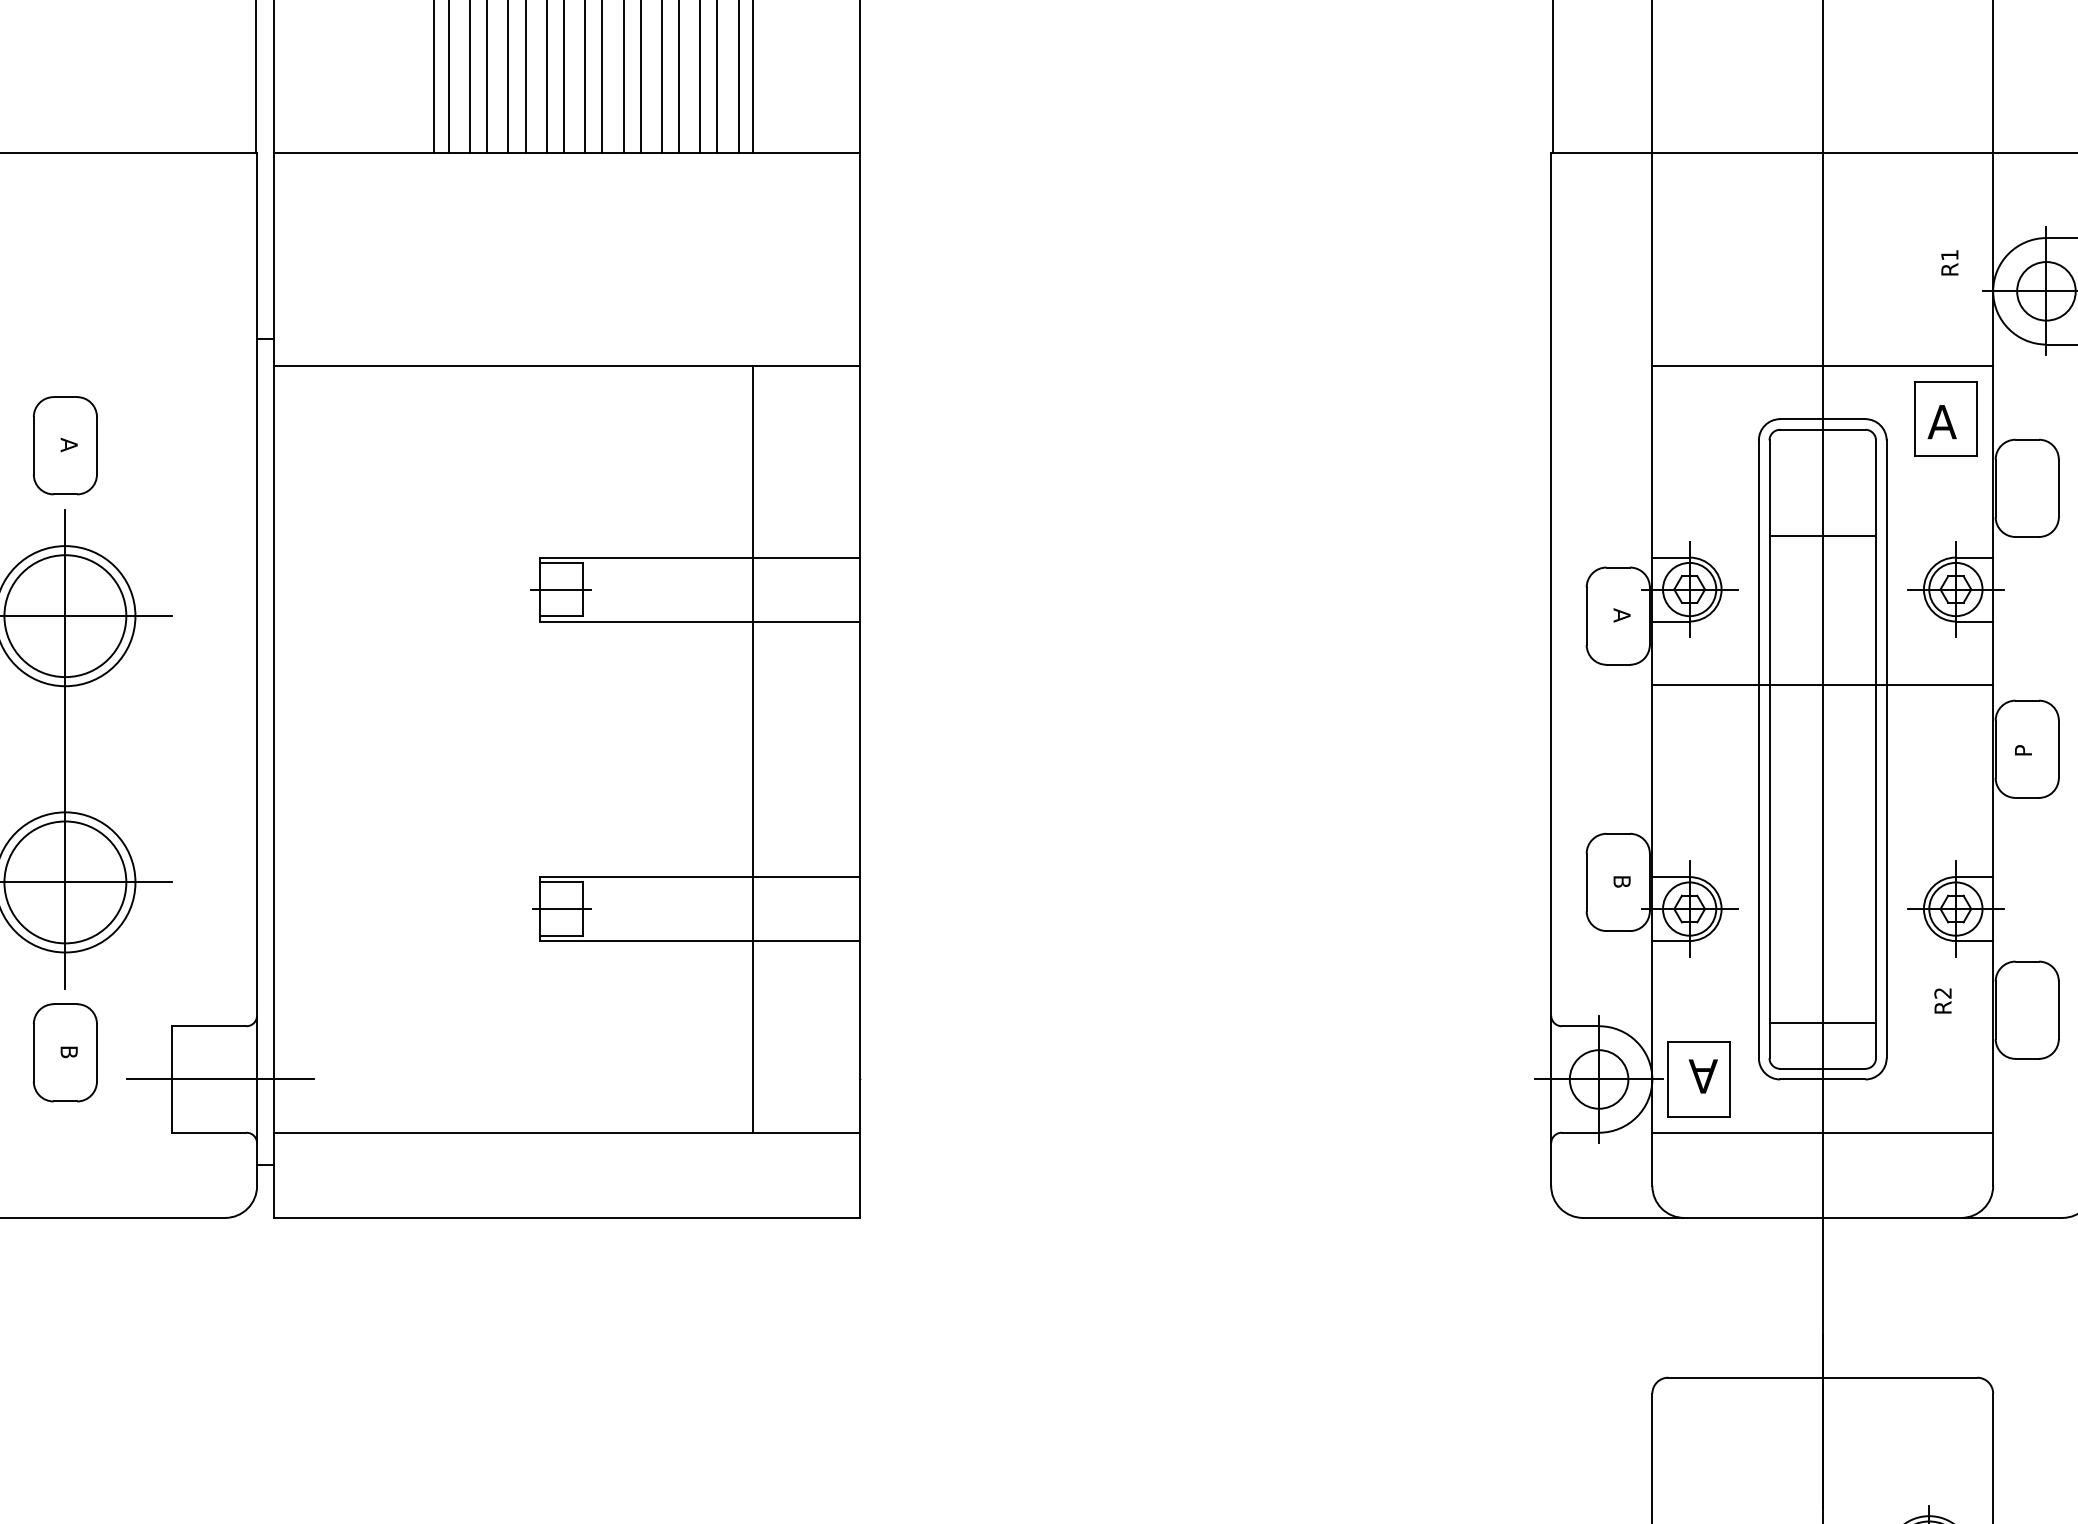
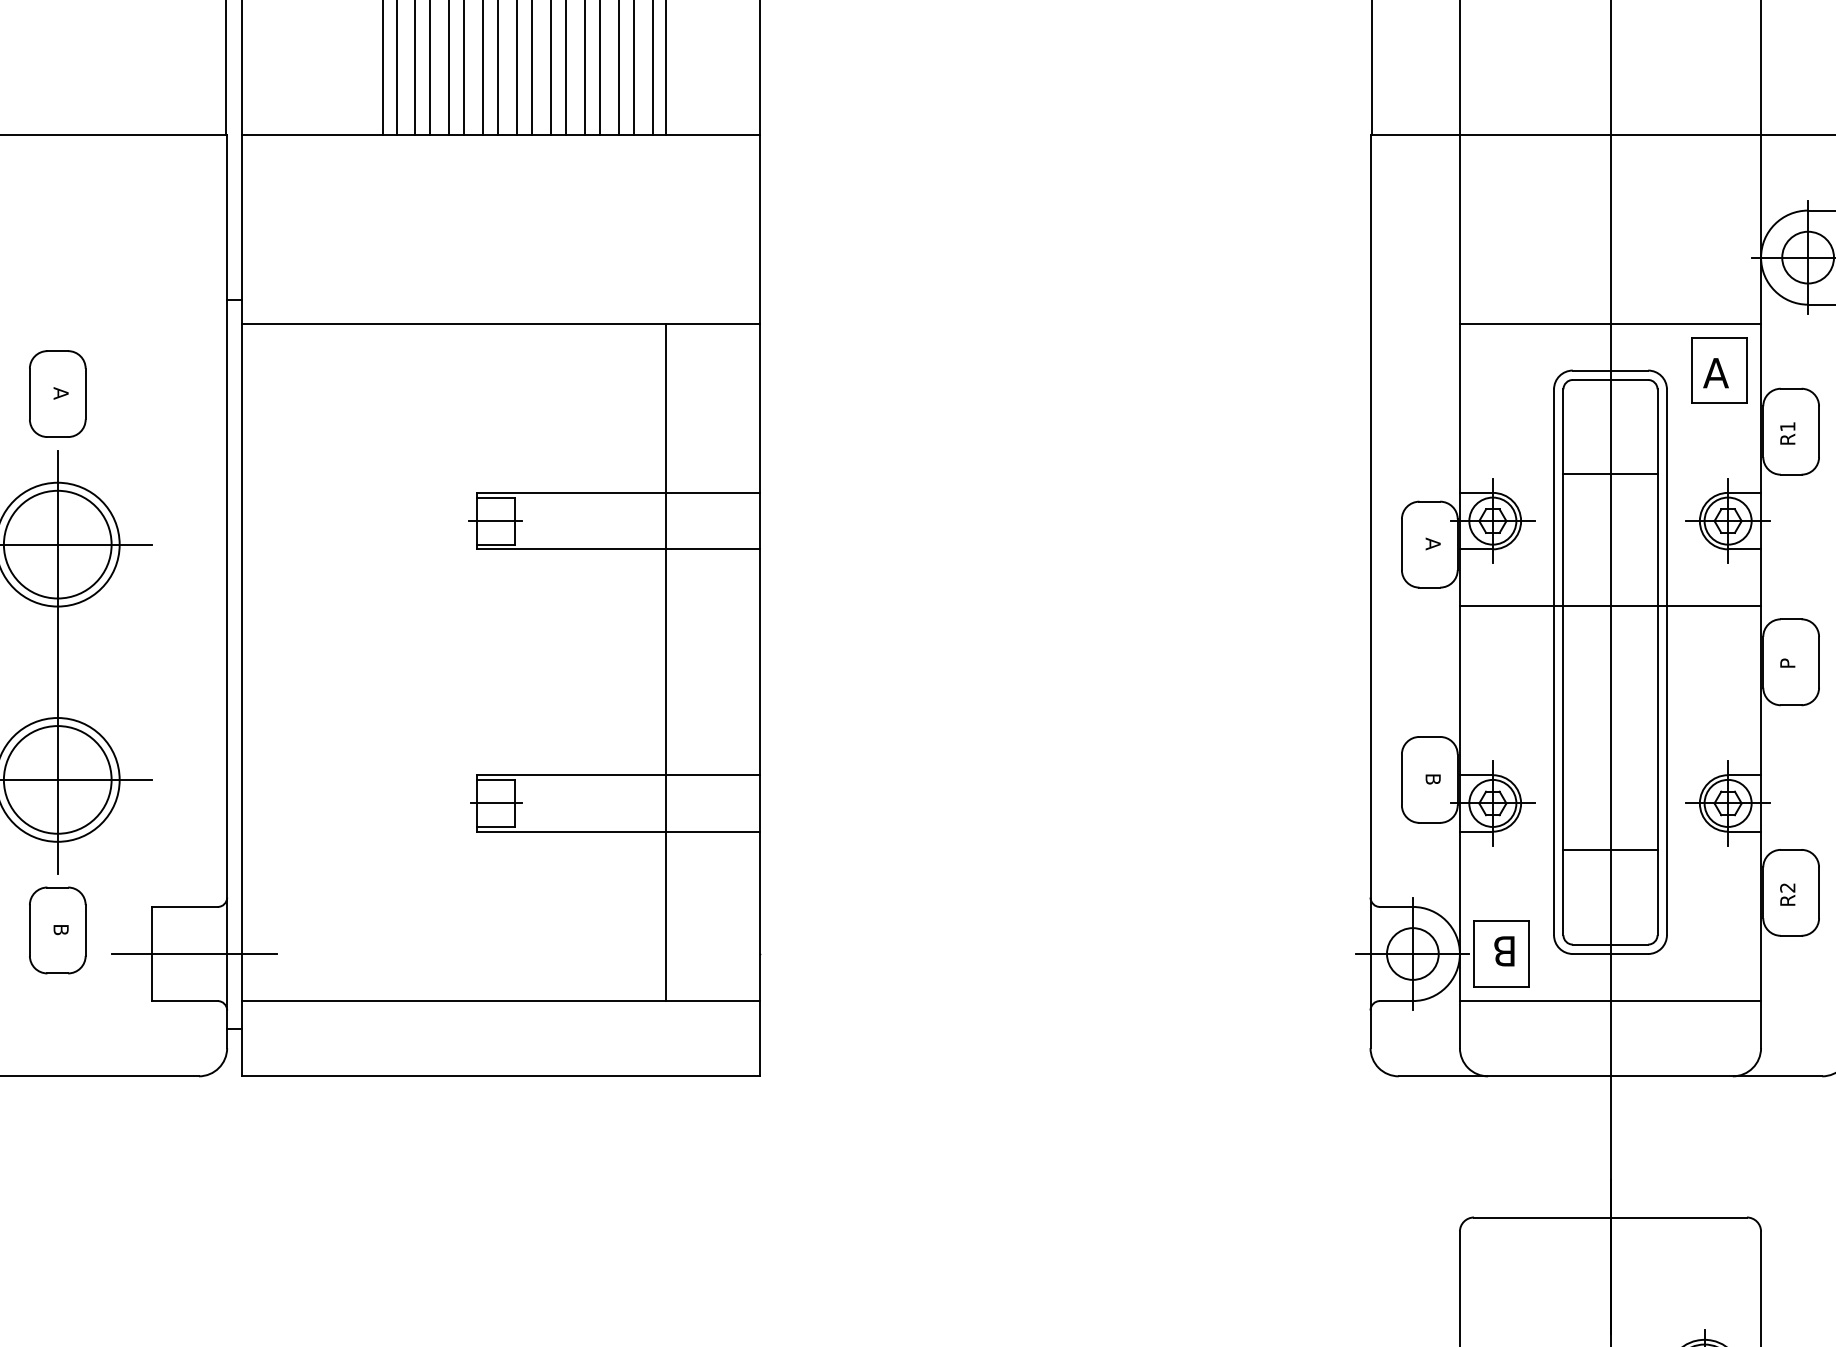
text: (1949, 262) -> (1787, 433), moved
text: (1942, 1000) -> (1787, 894), moved
line: (1822, 1023) -> (1610, 850), moved
text: (1702, 1076) -> (1504, 951), A -> B

